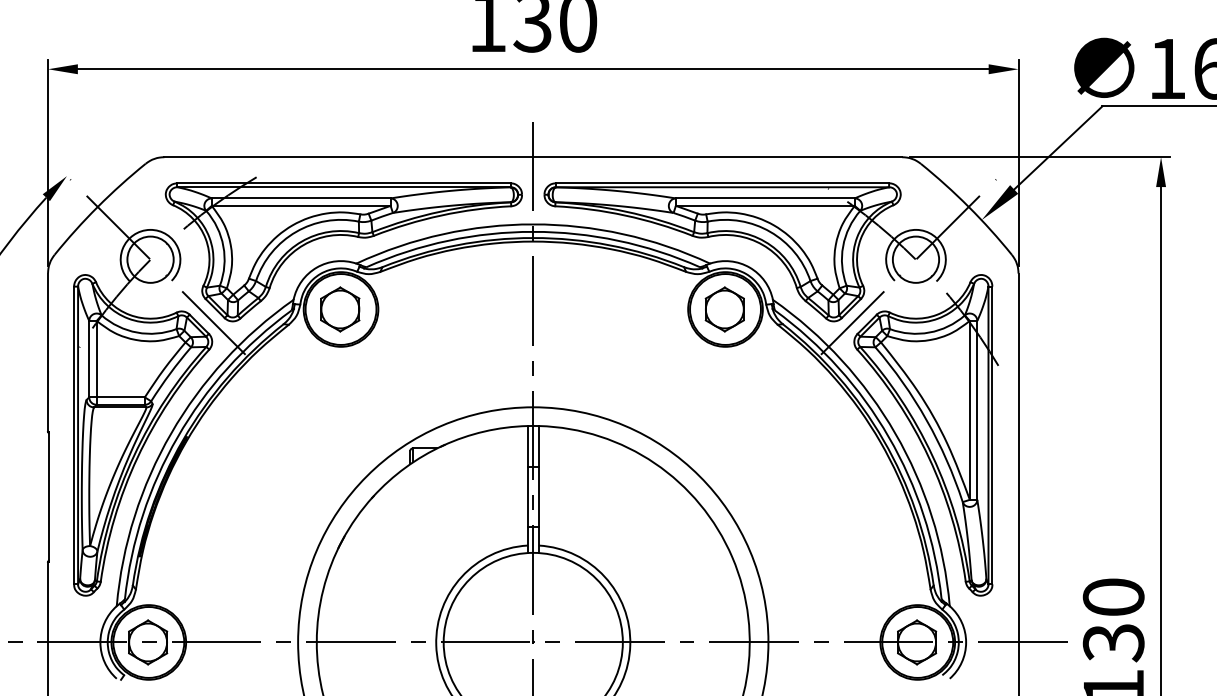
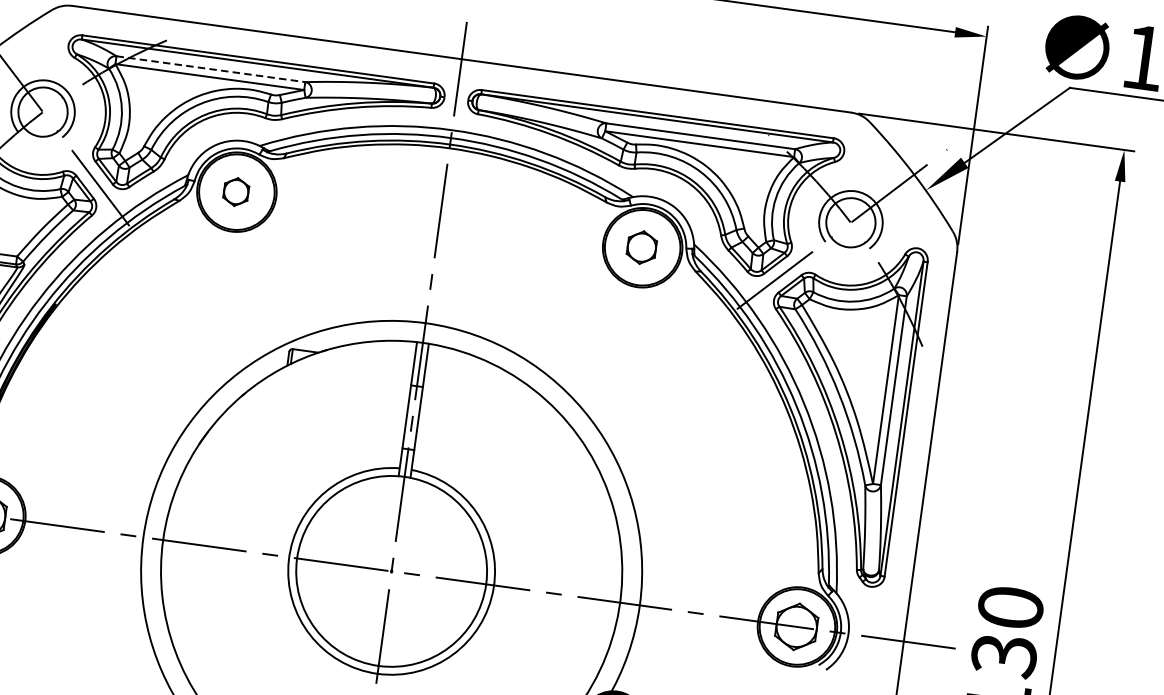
line: (301, 198) -> (211, 69), solid -> dashed
part: (340, 309) -> (236, 192), size x0.6
part: (724, 309) -> (641, 247), size x0.7

